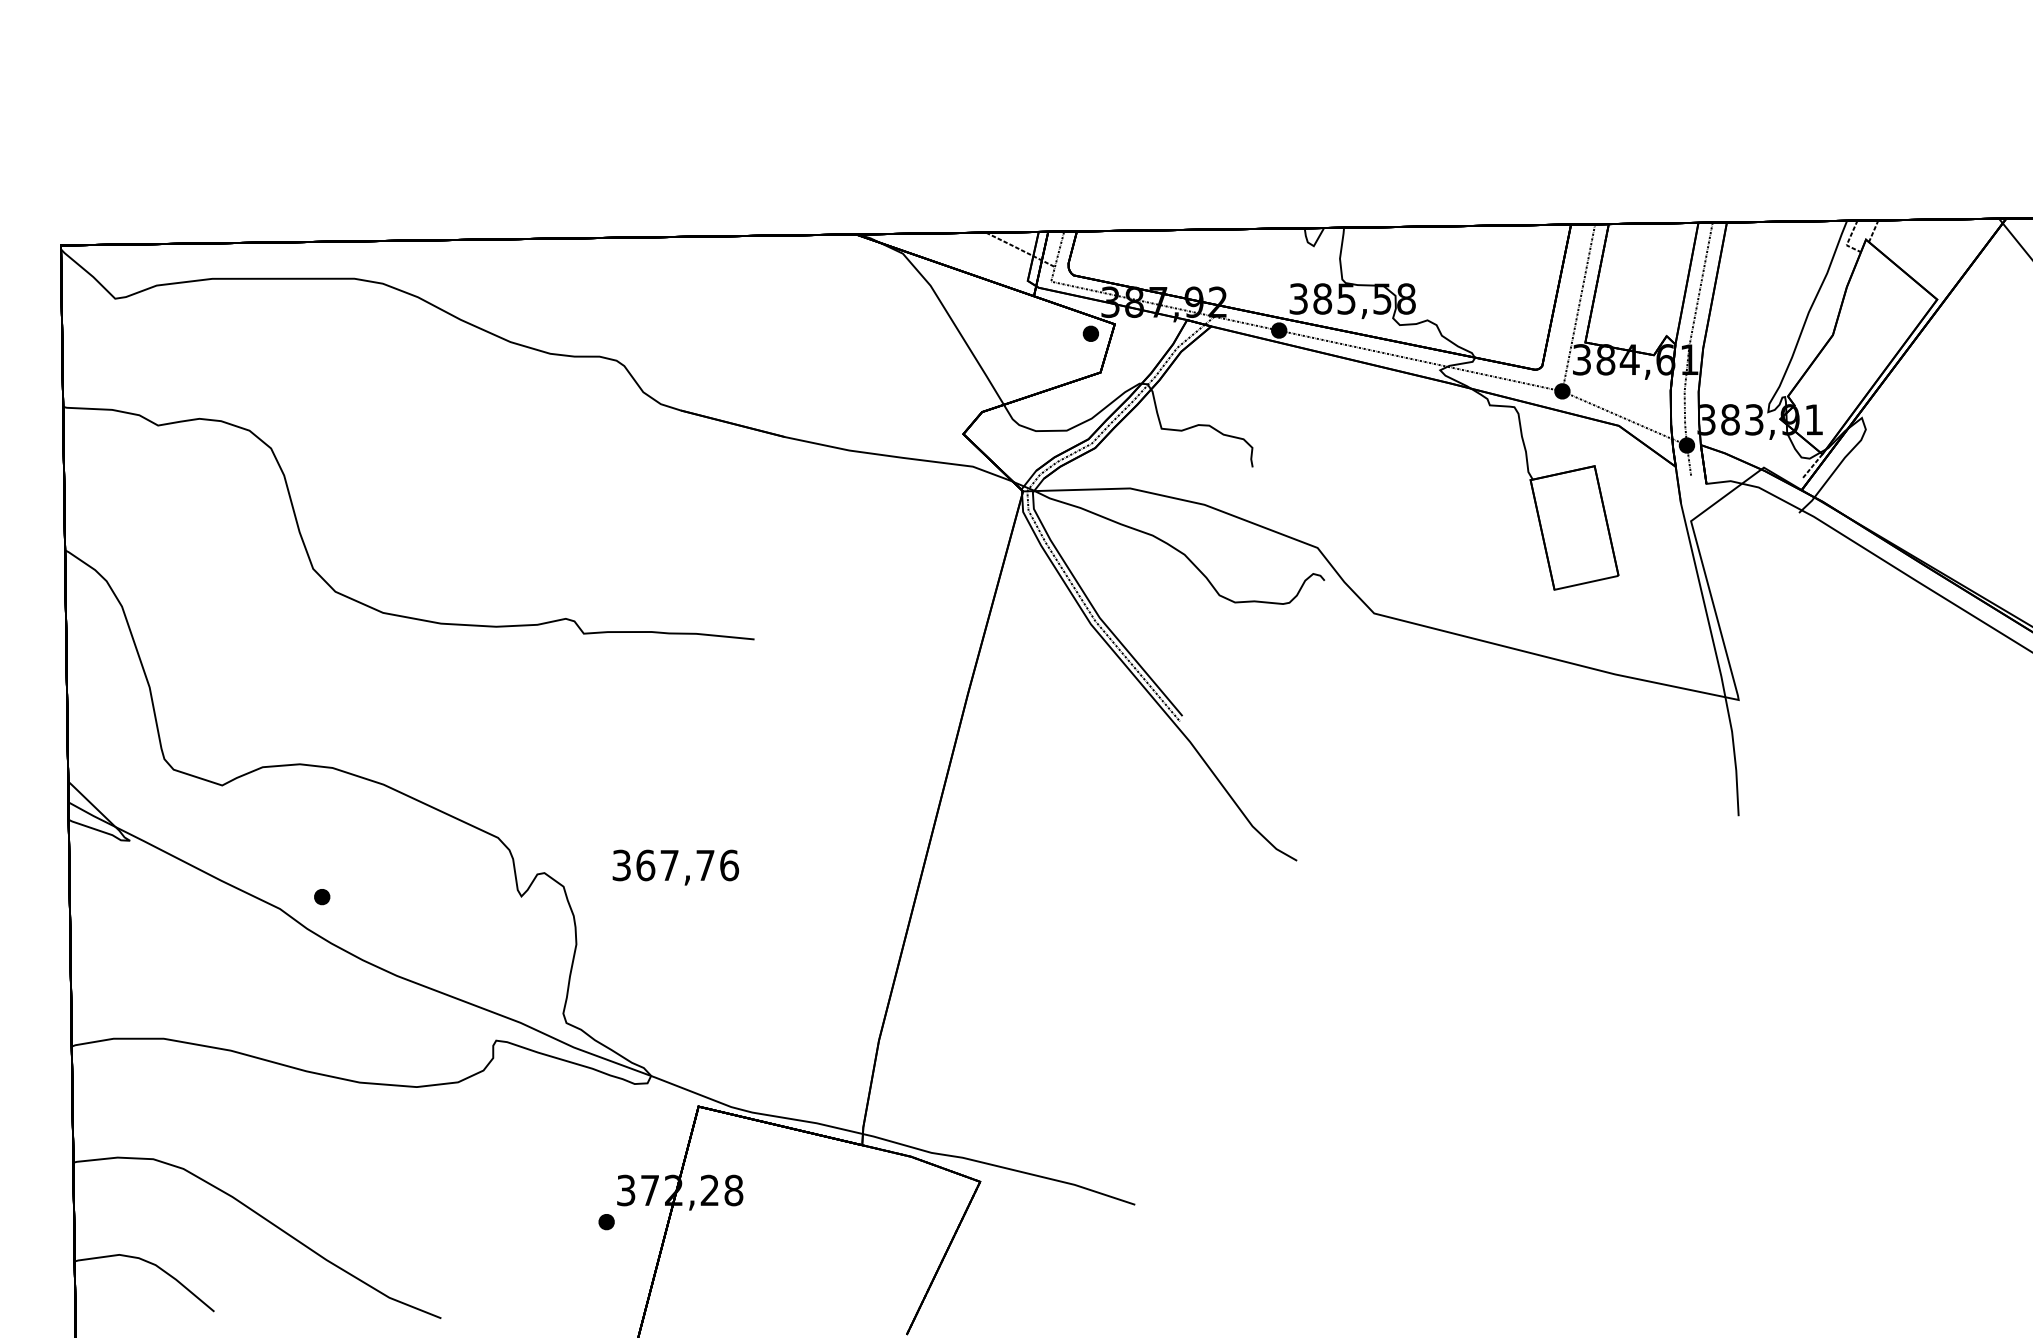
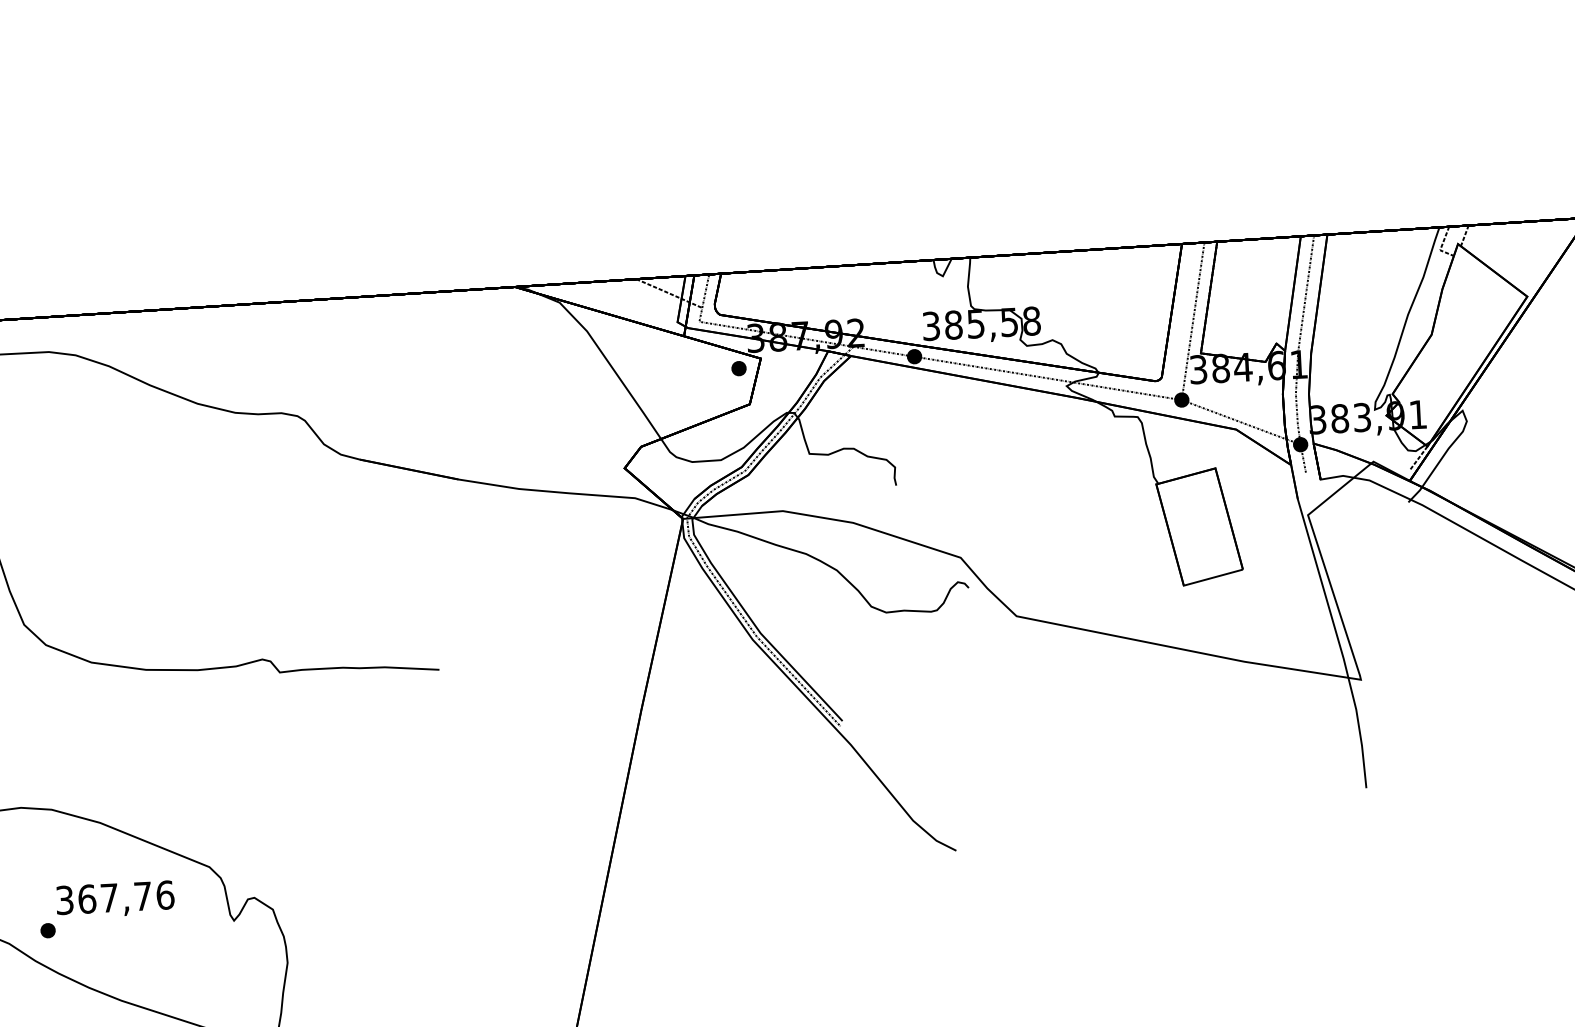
text: (675, 867) -> (115, 899), moved

